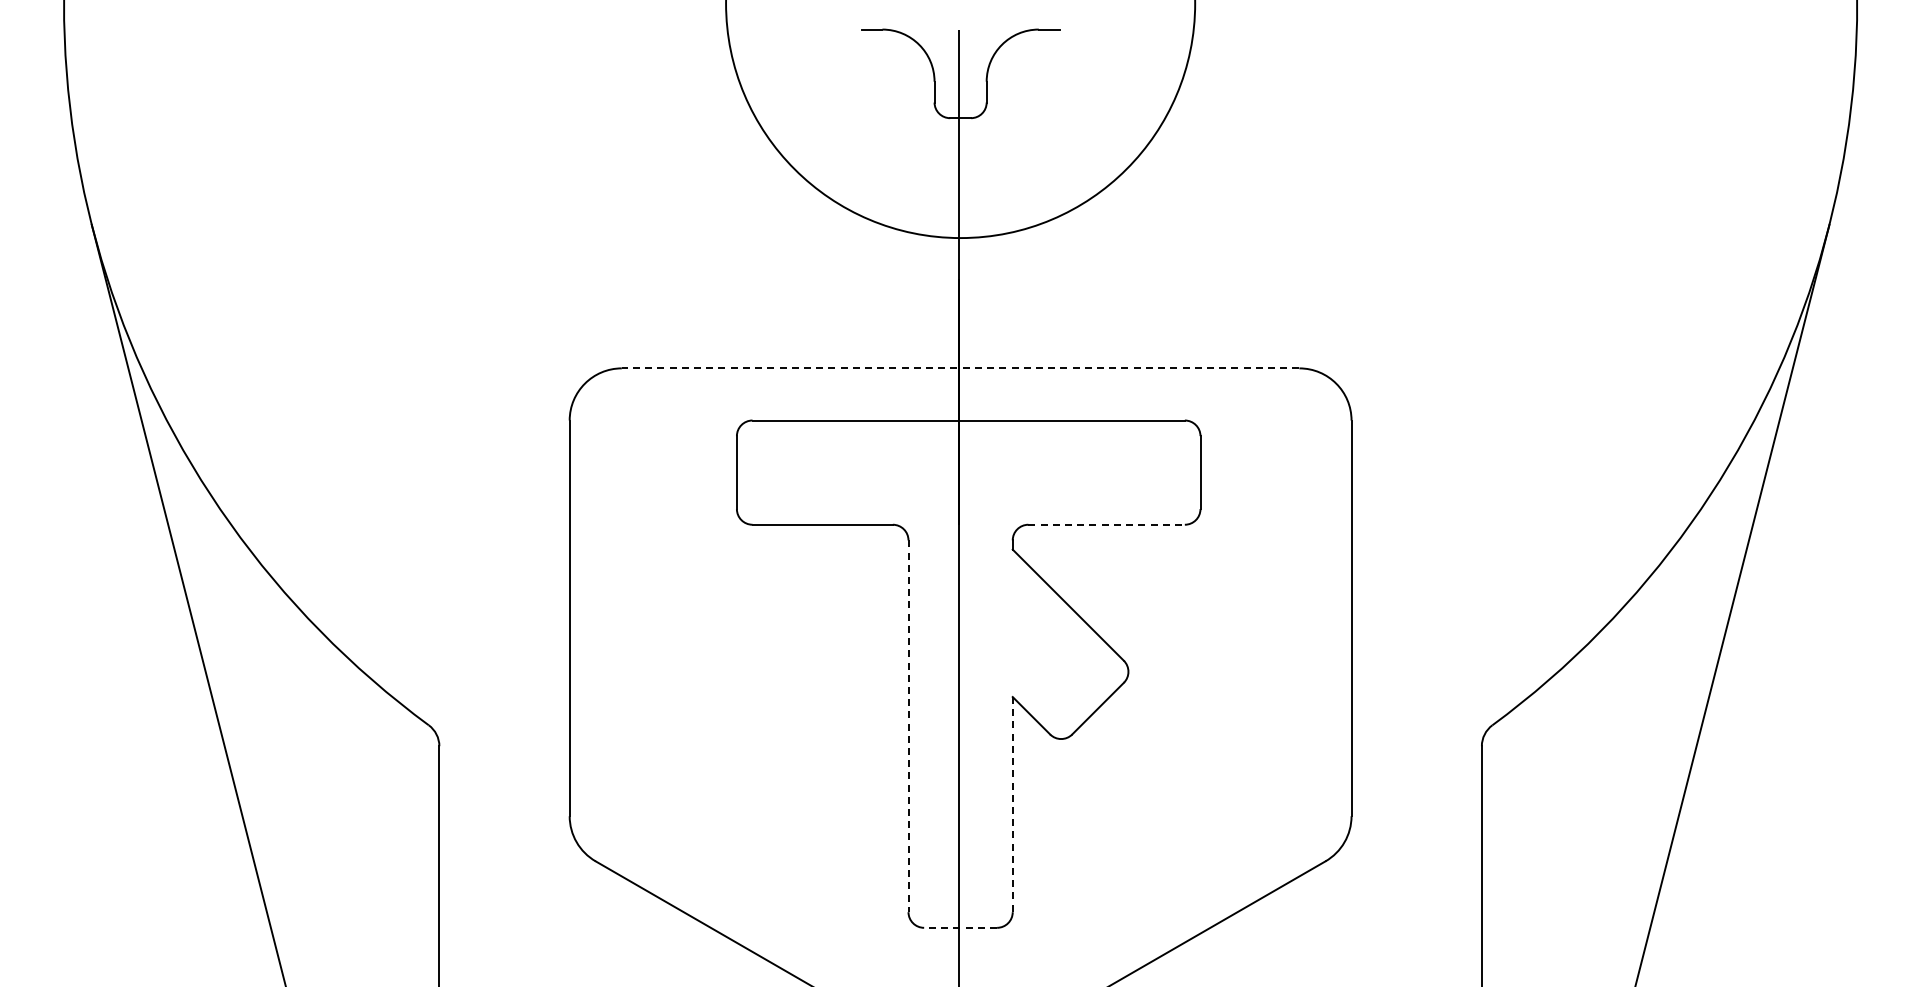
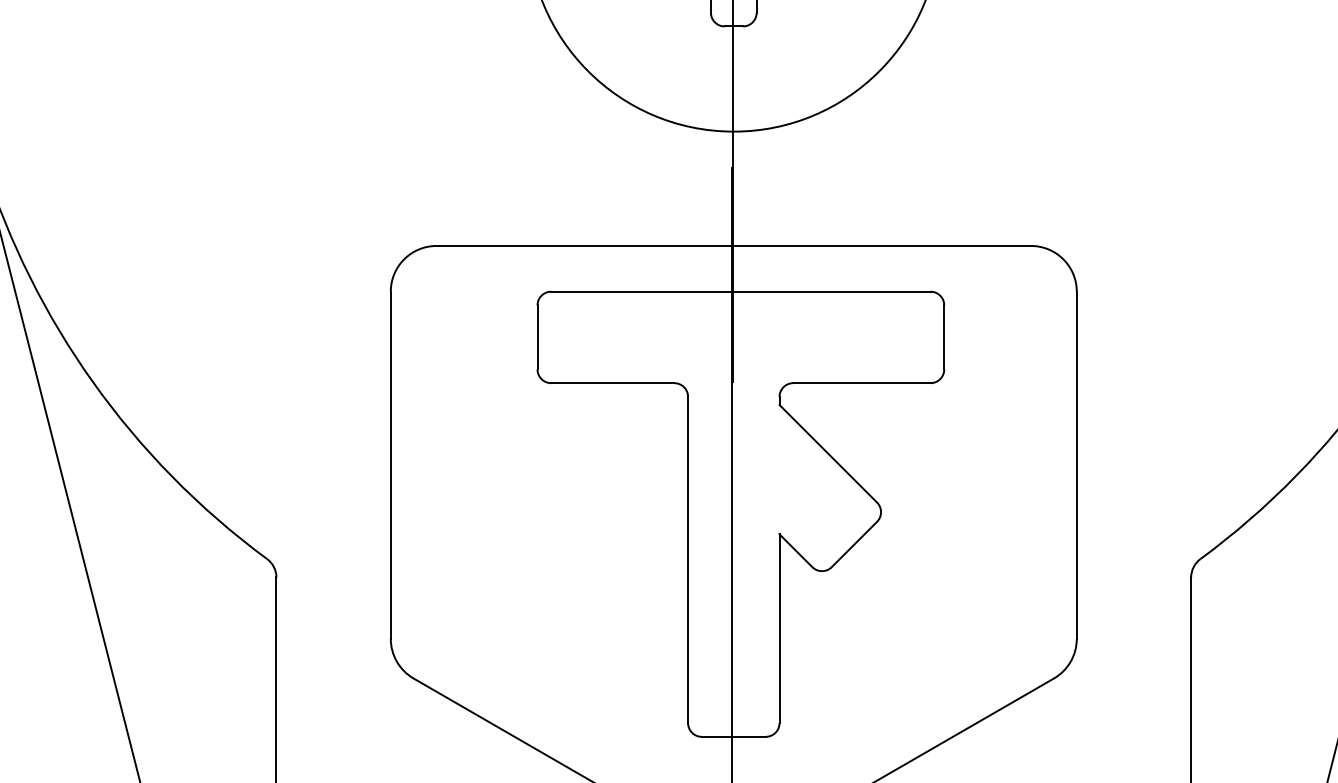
line: (960, 368) -> (733, 246), dashed -> solid
line: (1107, 524) -> (862, 382), dashed -> solid
line: (908, 726) -> (688, 560), dashed -> solid
line: (1012, 804) -> (779, 628), dashed -> solid
line: (960, 927) -> (733, 736), dashed -> solid

